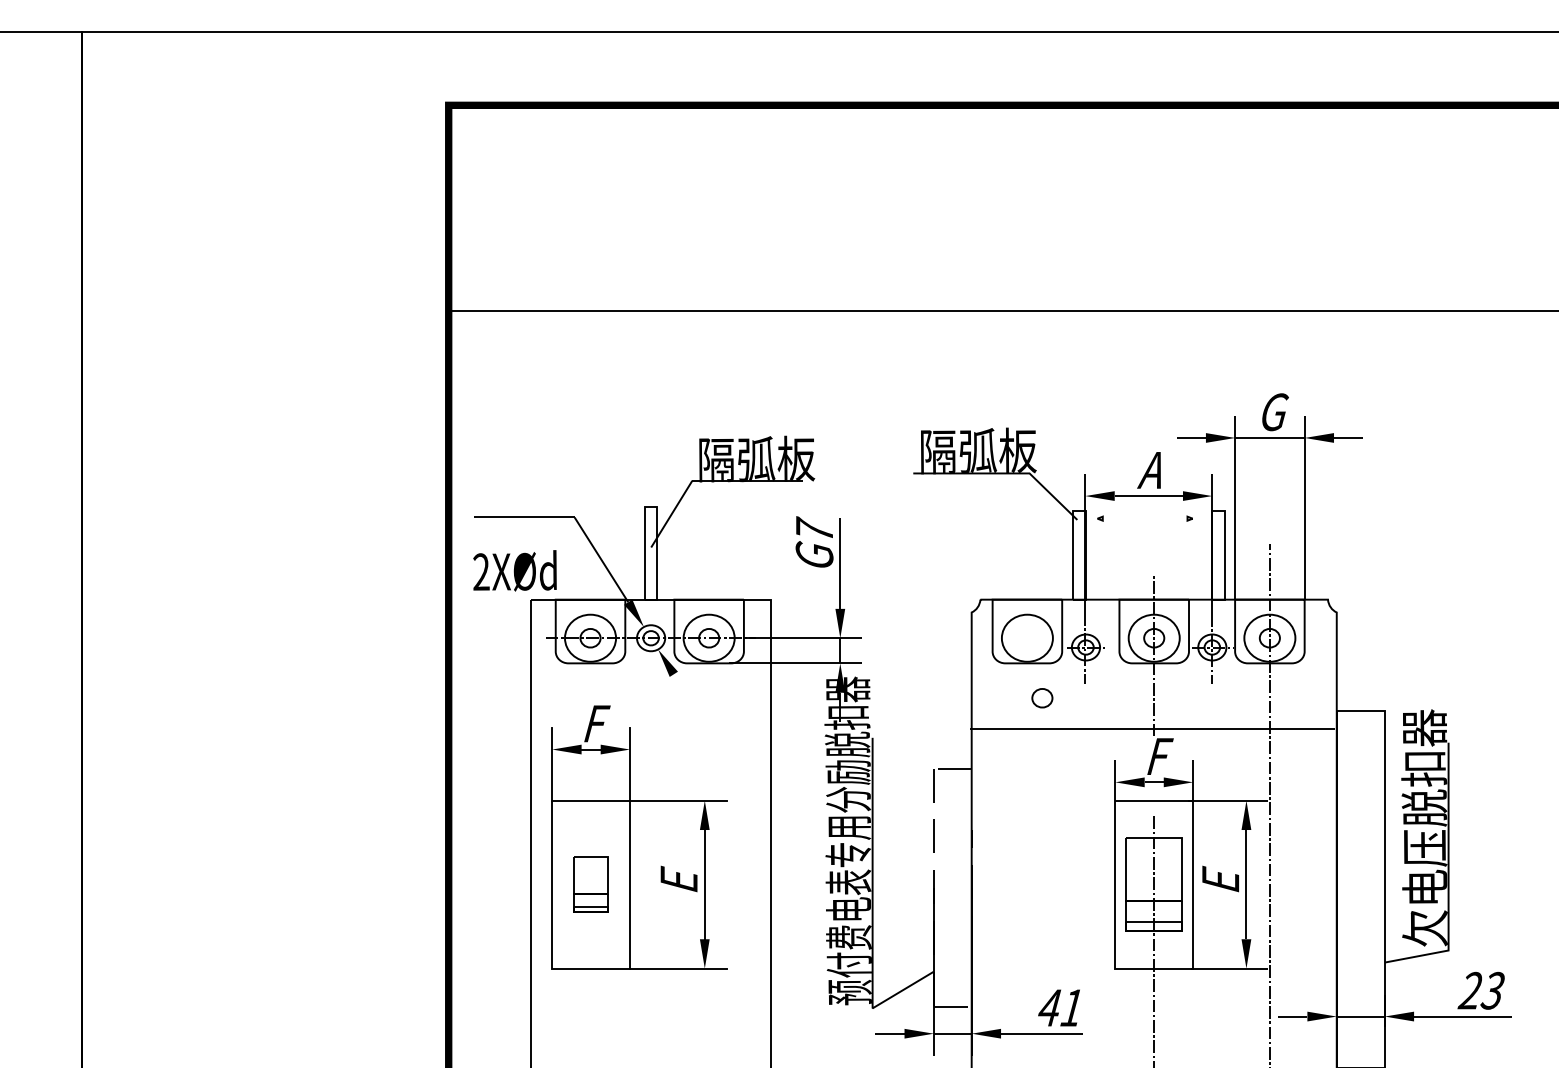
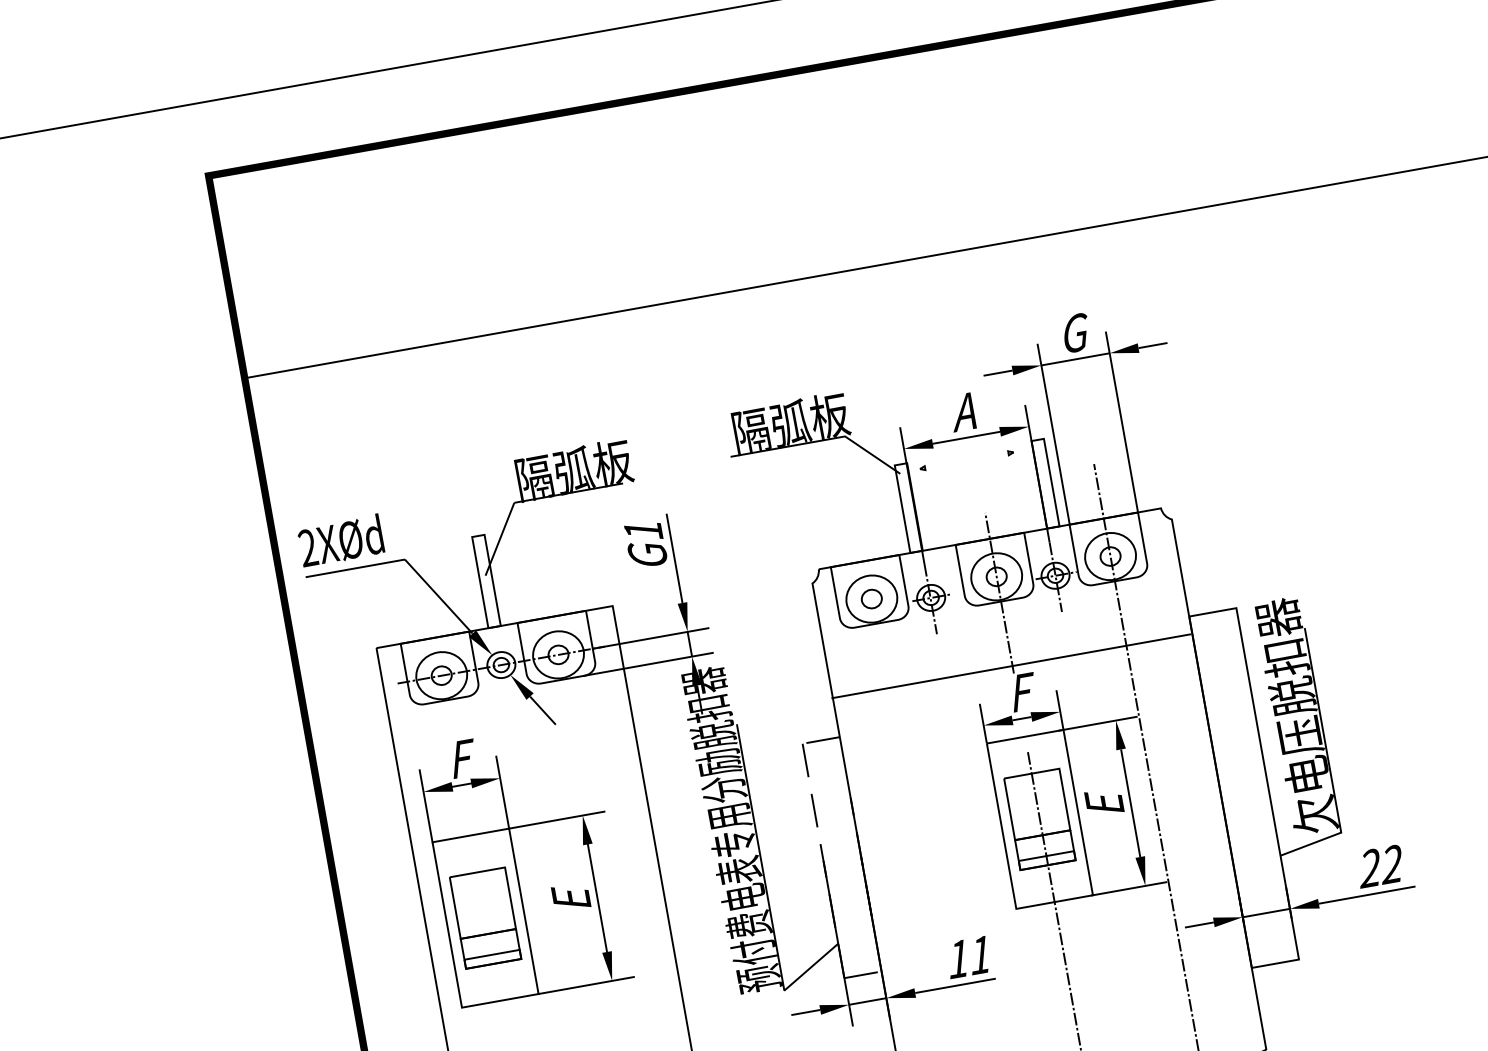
text: (814, 529) -> (643, 529), G7 -> G1
text: (514, 570) -> (340, 540), moved
line: (683, 690) -> (542, 710), added
part: (1042, 698) -> (871, 599), moved
part: (590, 884) -> (484, 918), size x1.67
text: (1491, 990) -> (1390, 864), 23 -> 22
text: (1049, 1007) -> (958, 958), 41 -> 11

